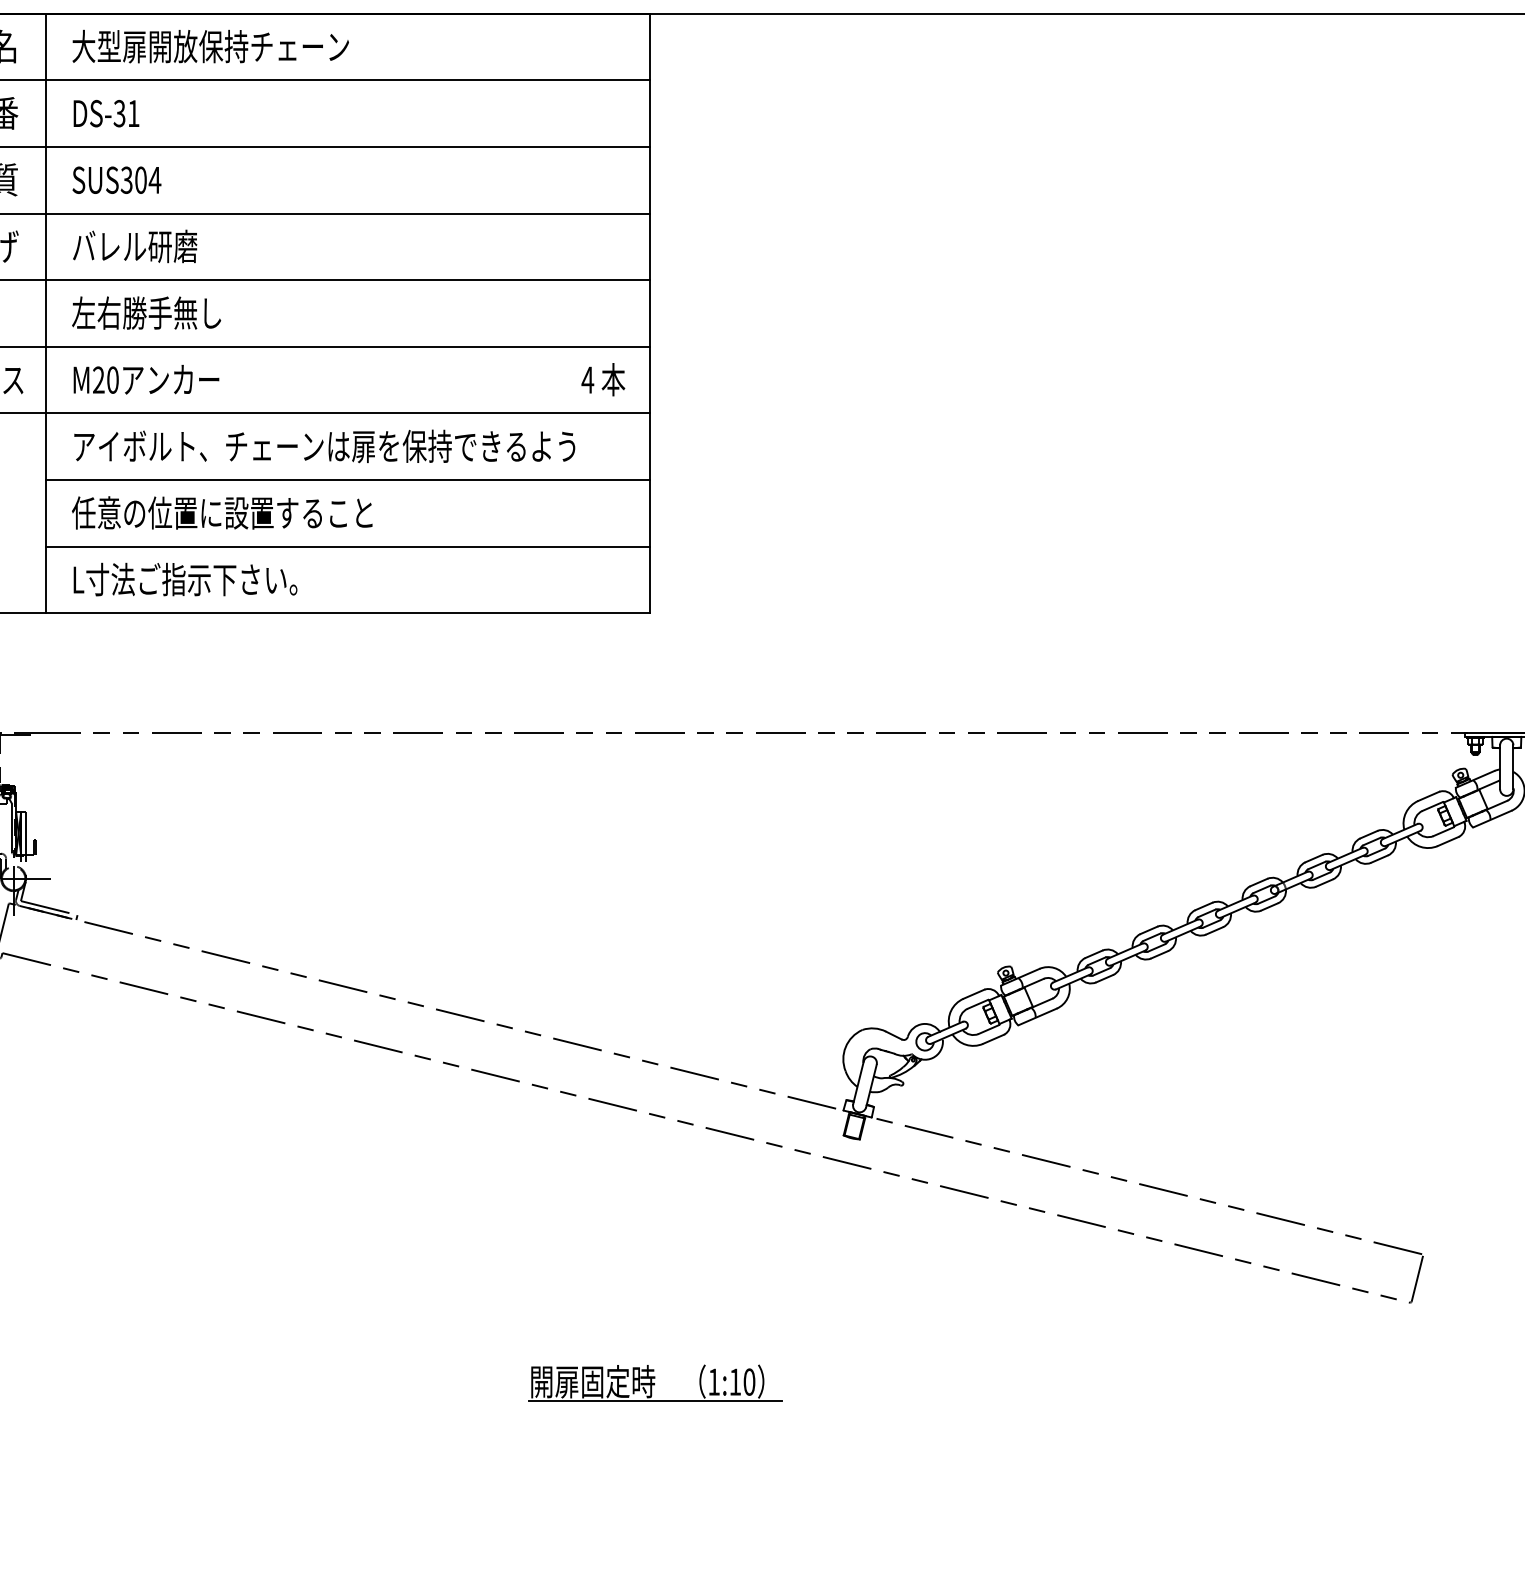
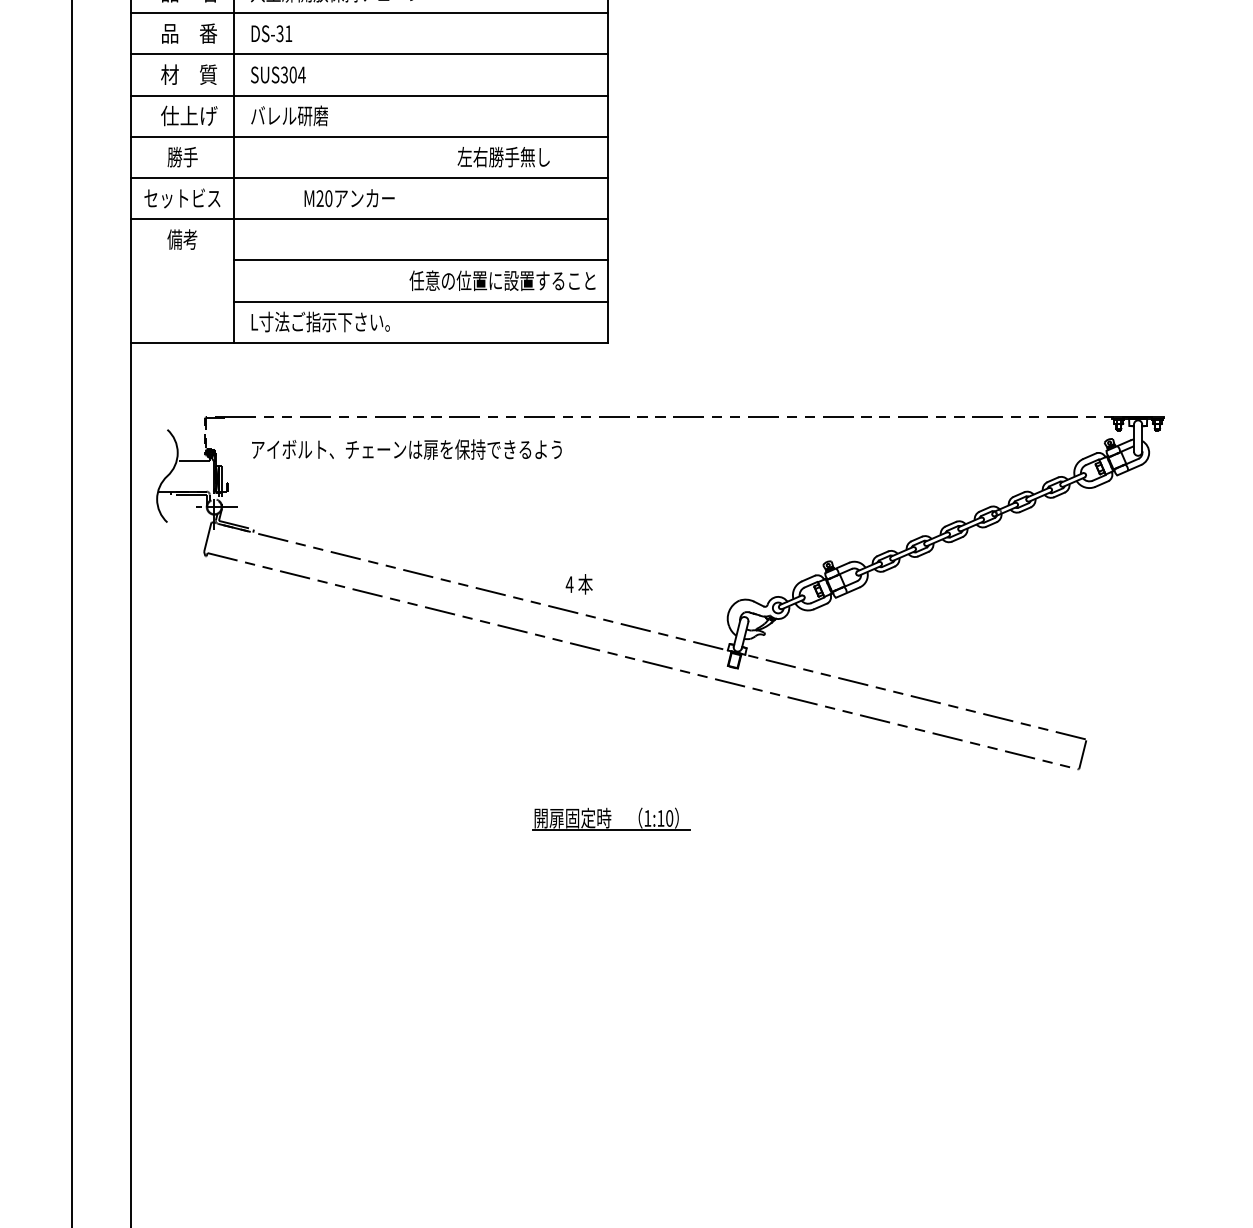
text: (146, 312) -> (503, 156), moved
text: (146, 379) -> (349, 198), moved
text: (602, 379) -> (578, 584), moved
text: (324, 446) -> (406, 449), moved
text: (222, 512) -> (502, 280), moved

